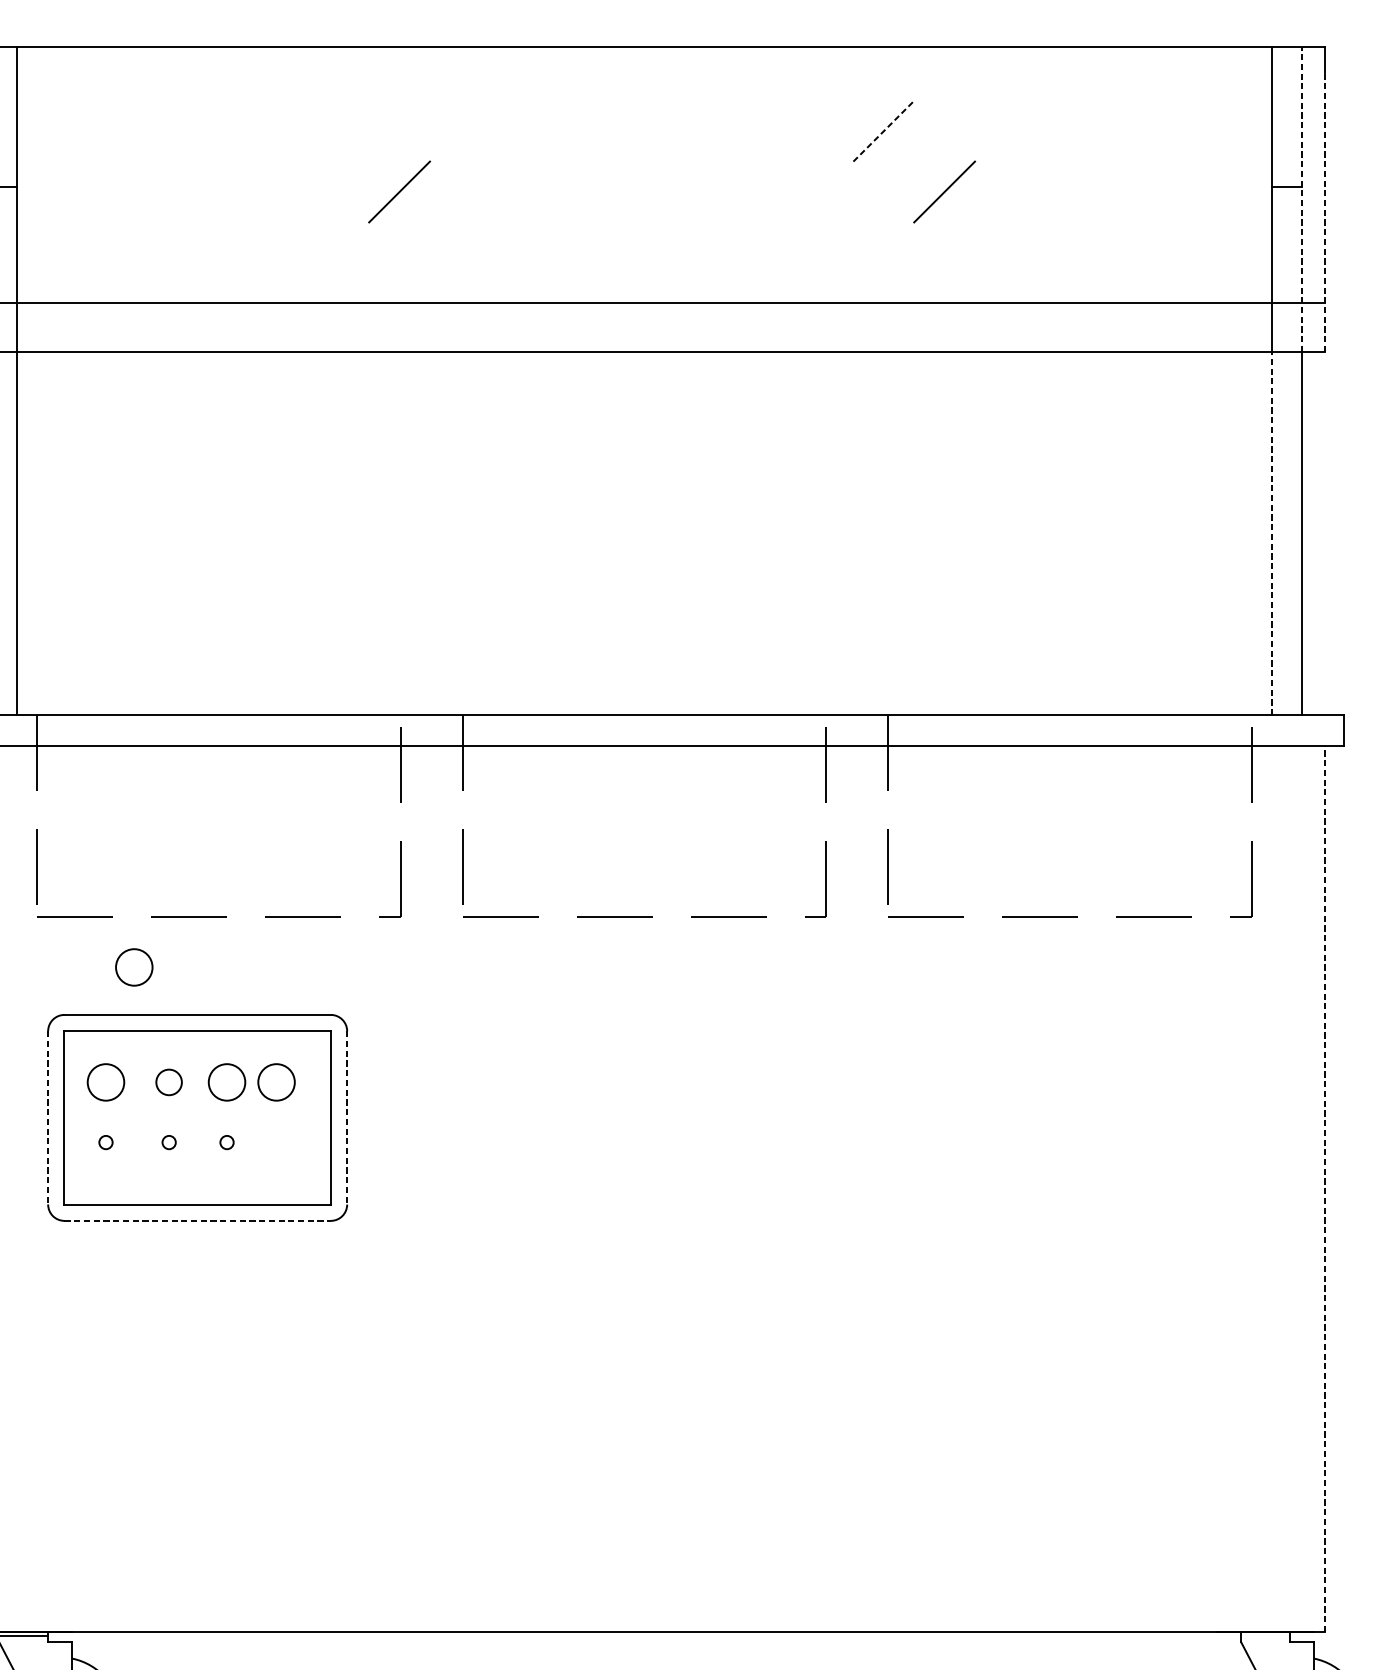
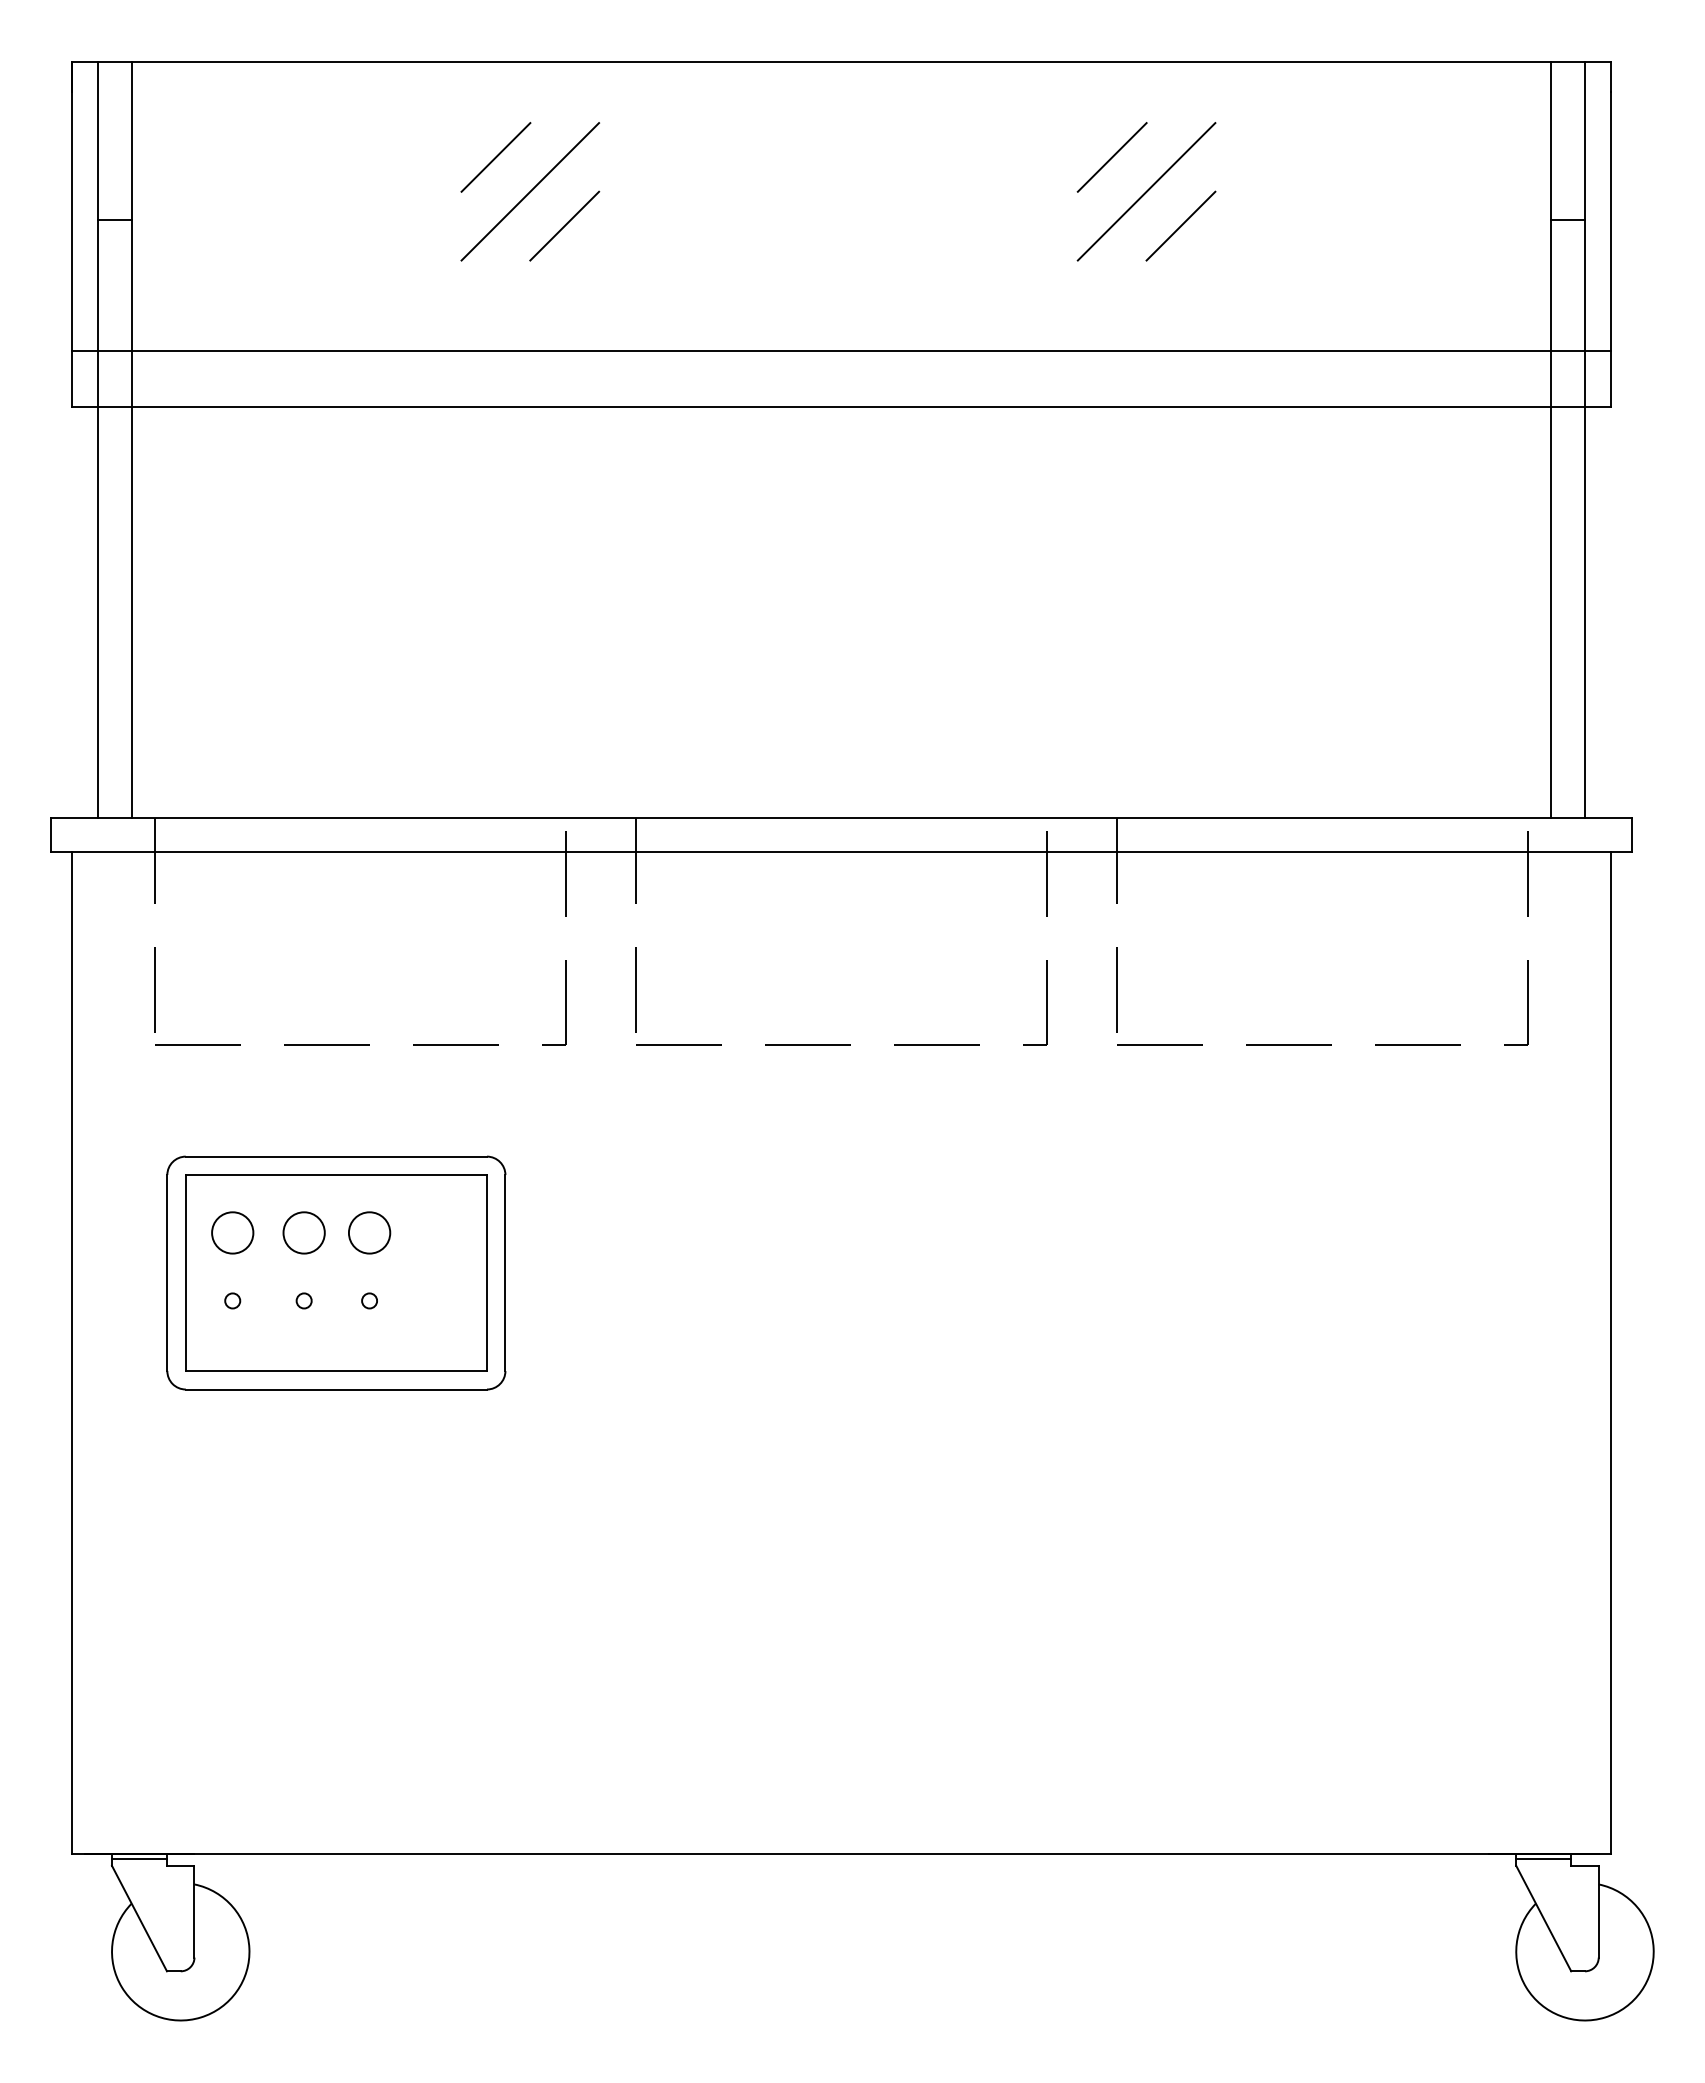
line: (338, 131) -> (495, 157), added
line: (884, 131) -> (1112, 157), dashed -> solid
line: (369, 161) -> (530, 191), added
line: (914, 161) -> (1146, 191), added
line: (1302, 199) -> (1585, 234), dashed -> solid
line: (1325, 212) -> (1611, 249), dashed -> solid
line: (1271, 532) -> (1550, 611), dashed -> solid
circle: (134, 967) -> (264, 1102), removed
circle: (168, 1082) -> (303, 1232), size x1.43
circle: (276, 1082) -> (425, 1232), removed
line: (48, 1118) -> (167, 1273), dashed -> solid
line: (347, 1118) -> (505, 1273), dashed -> solid
line: (1325, 1188) -> (1611, 1352), dashed -> solid
line: (197, 1220) -> (336, 1389), dashed -> solid
line: (1265, 1636) -> (1543, 1859), added

